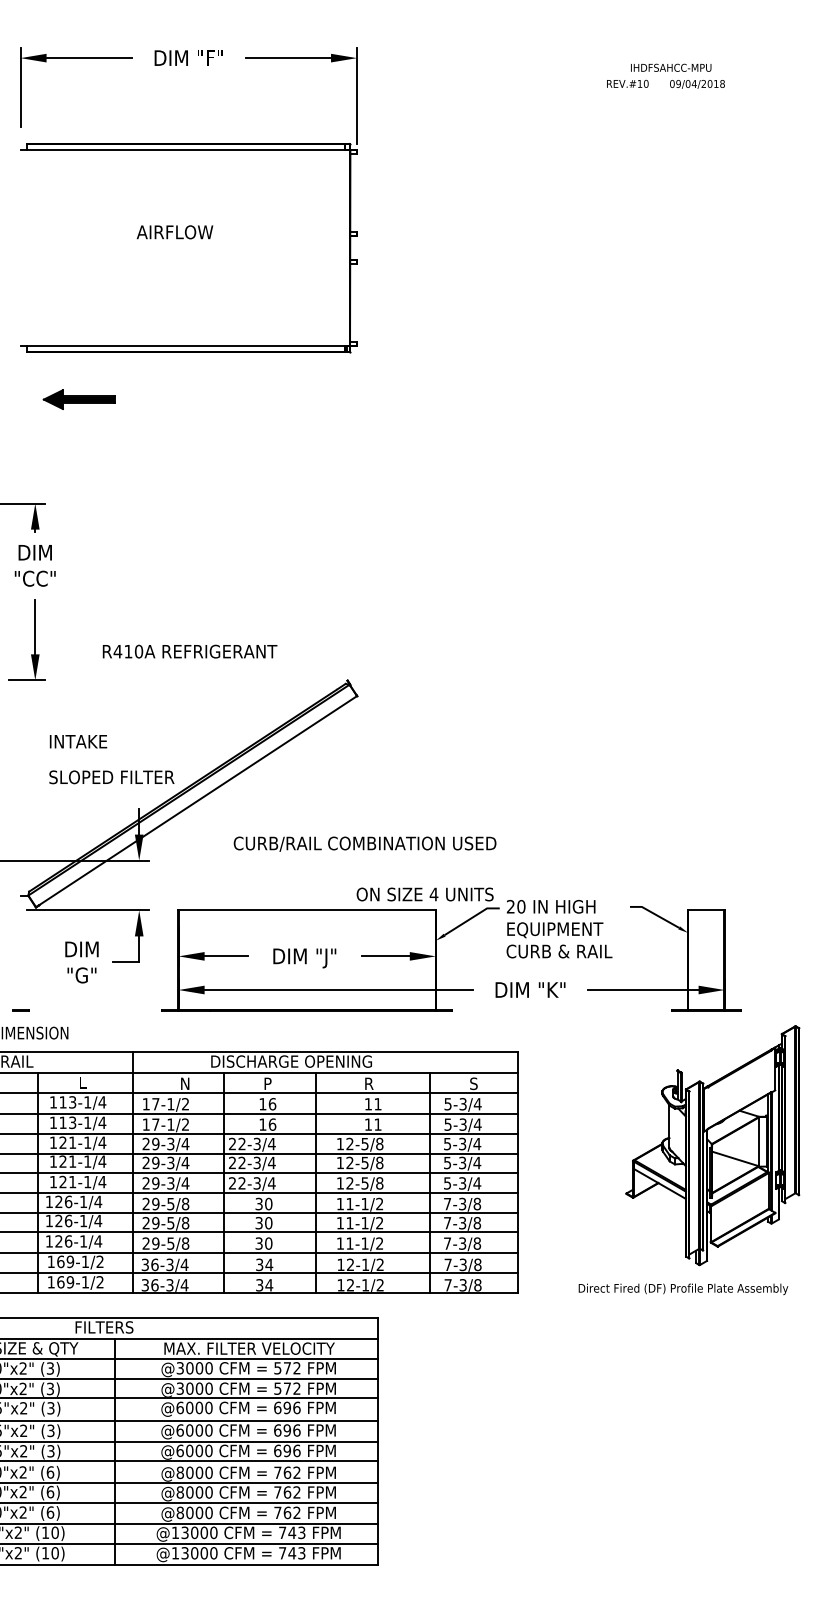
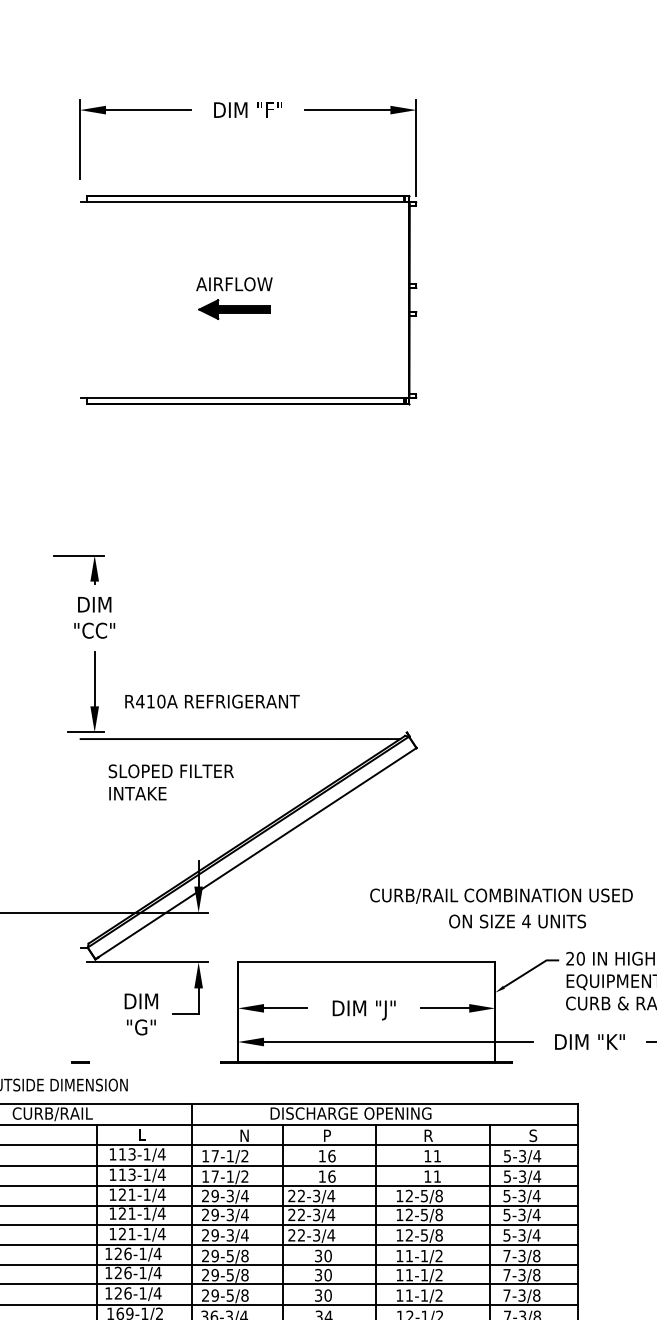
part: (78, 399) -> (233, 309), moved
text: (189, 651) -> (211, 701), moved
line: (180, 687) -> (239, 739), added
text: (111, 777) -> (170, 771), moved
text: (364, 843) -> (500, 895), moved
text: (424, 894) -> (516, 921), moved

